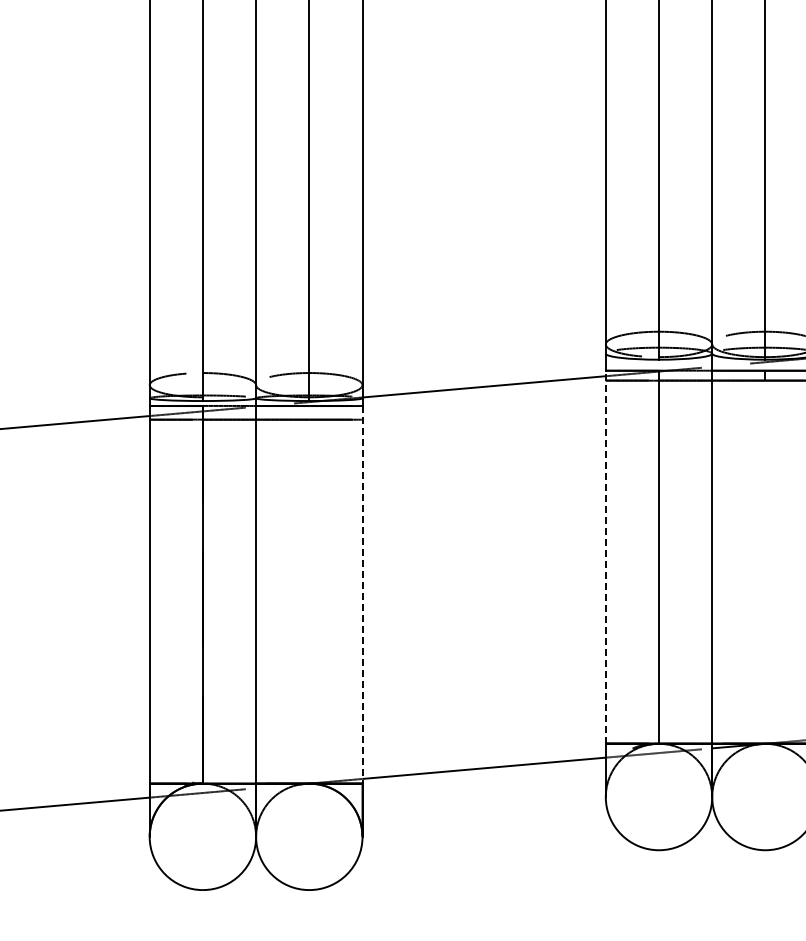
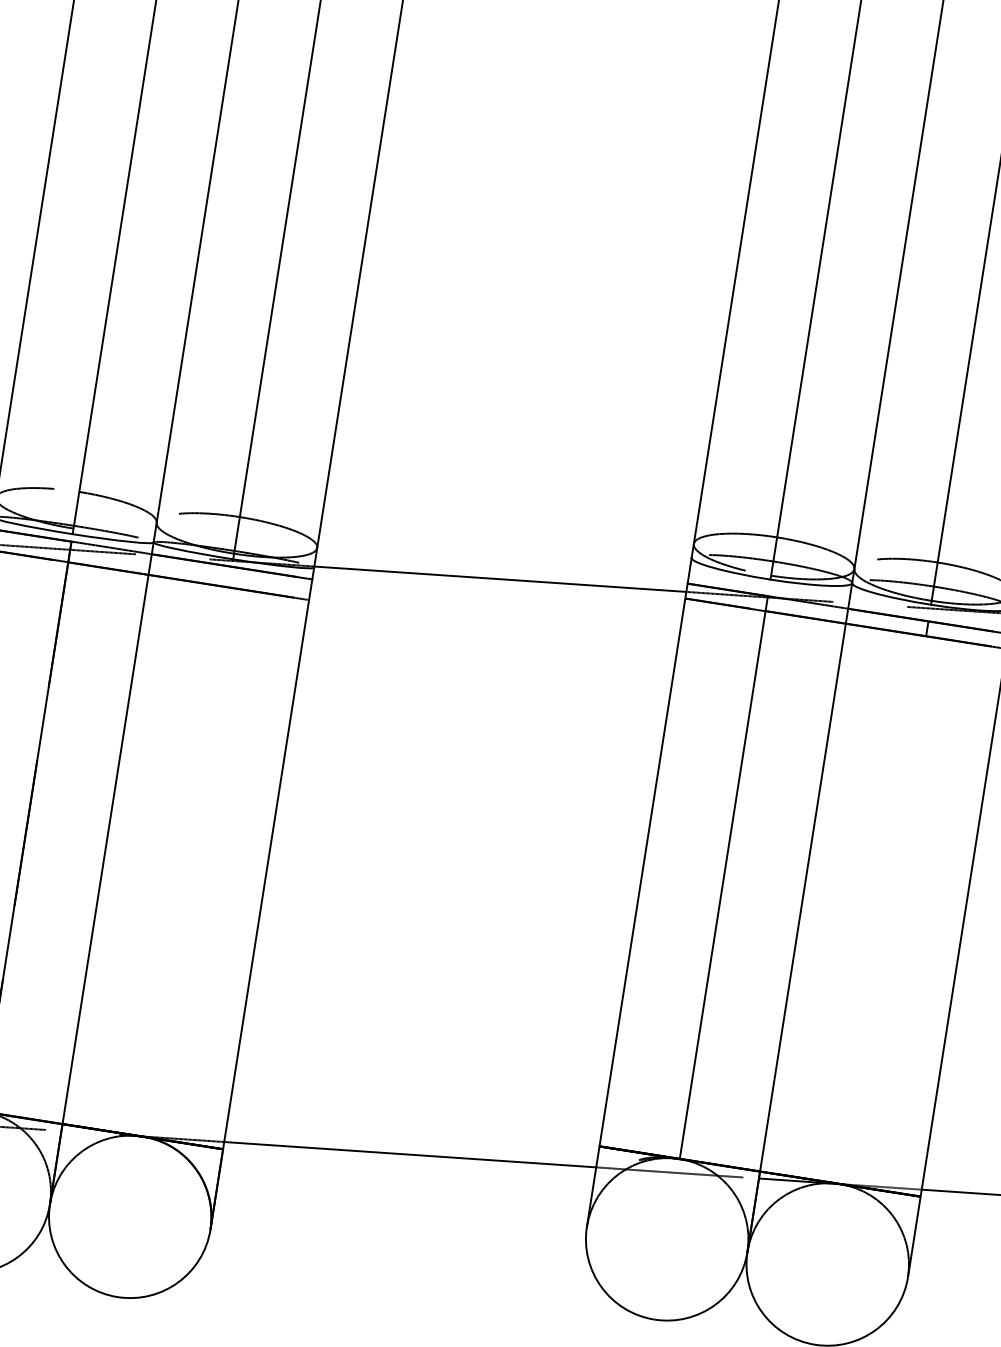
line: (605, 557) -> (643, 865), dashed -> solid
line: (362, 594) -> (267, 863), dashed -> solid

